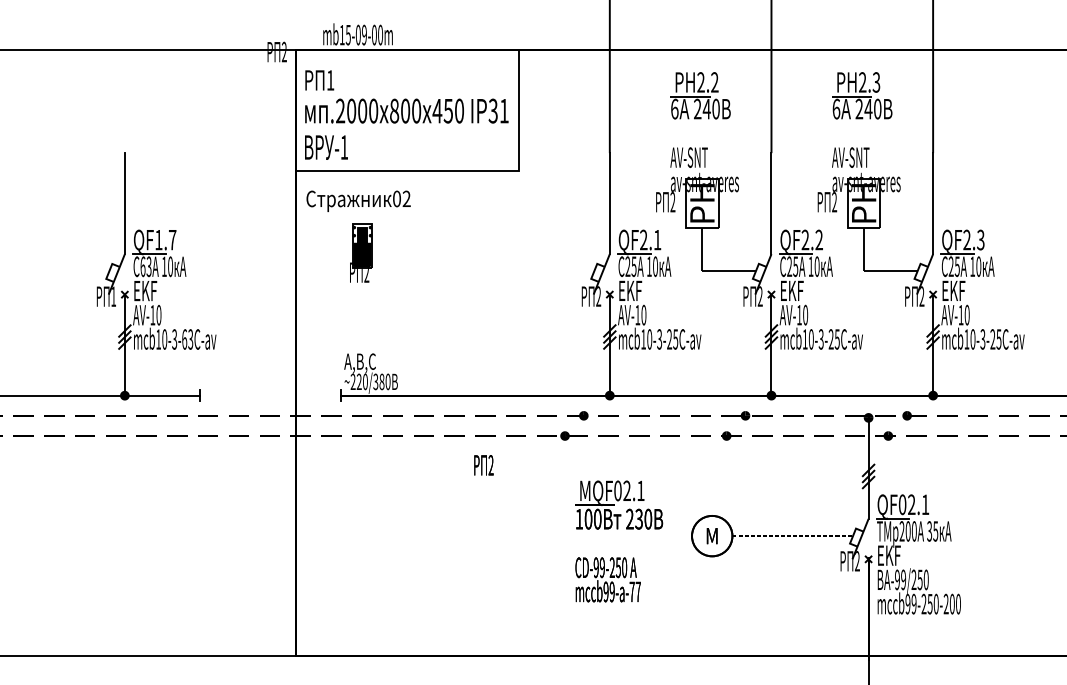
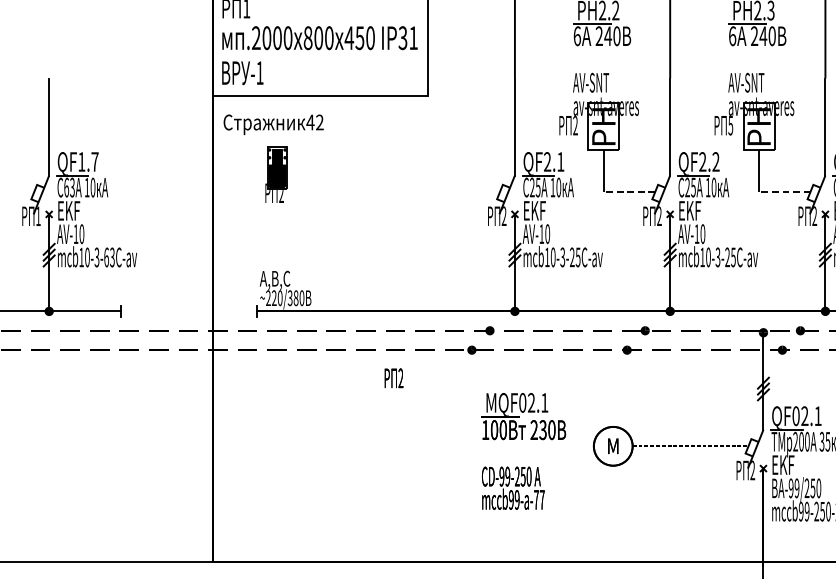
text: (396, 198) -> (310, 122), 02 -> 42
text: (834, 202) -> (730, 125), 2 -> 5
line: (729, 271) -> (629, 192), solid -> dashed
line: (890, 271) -> (784, 192), solid -> dashed

